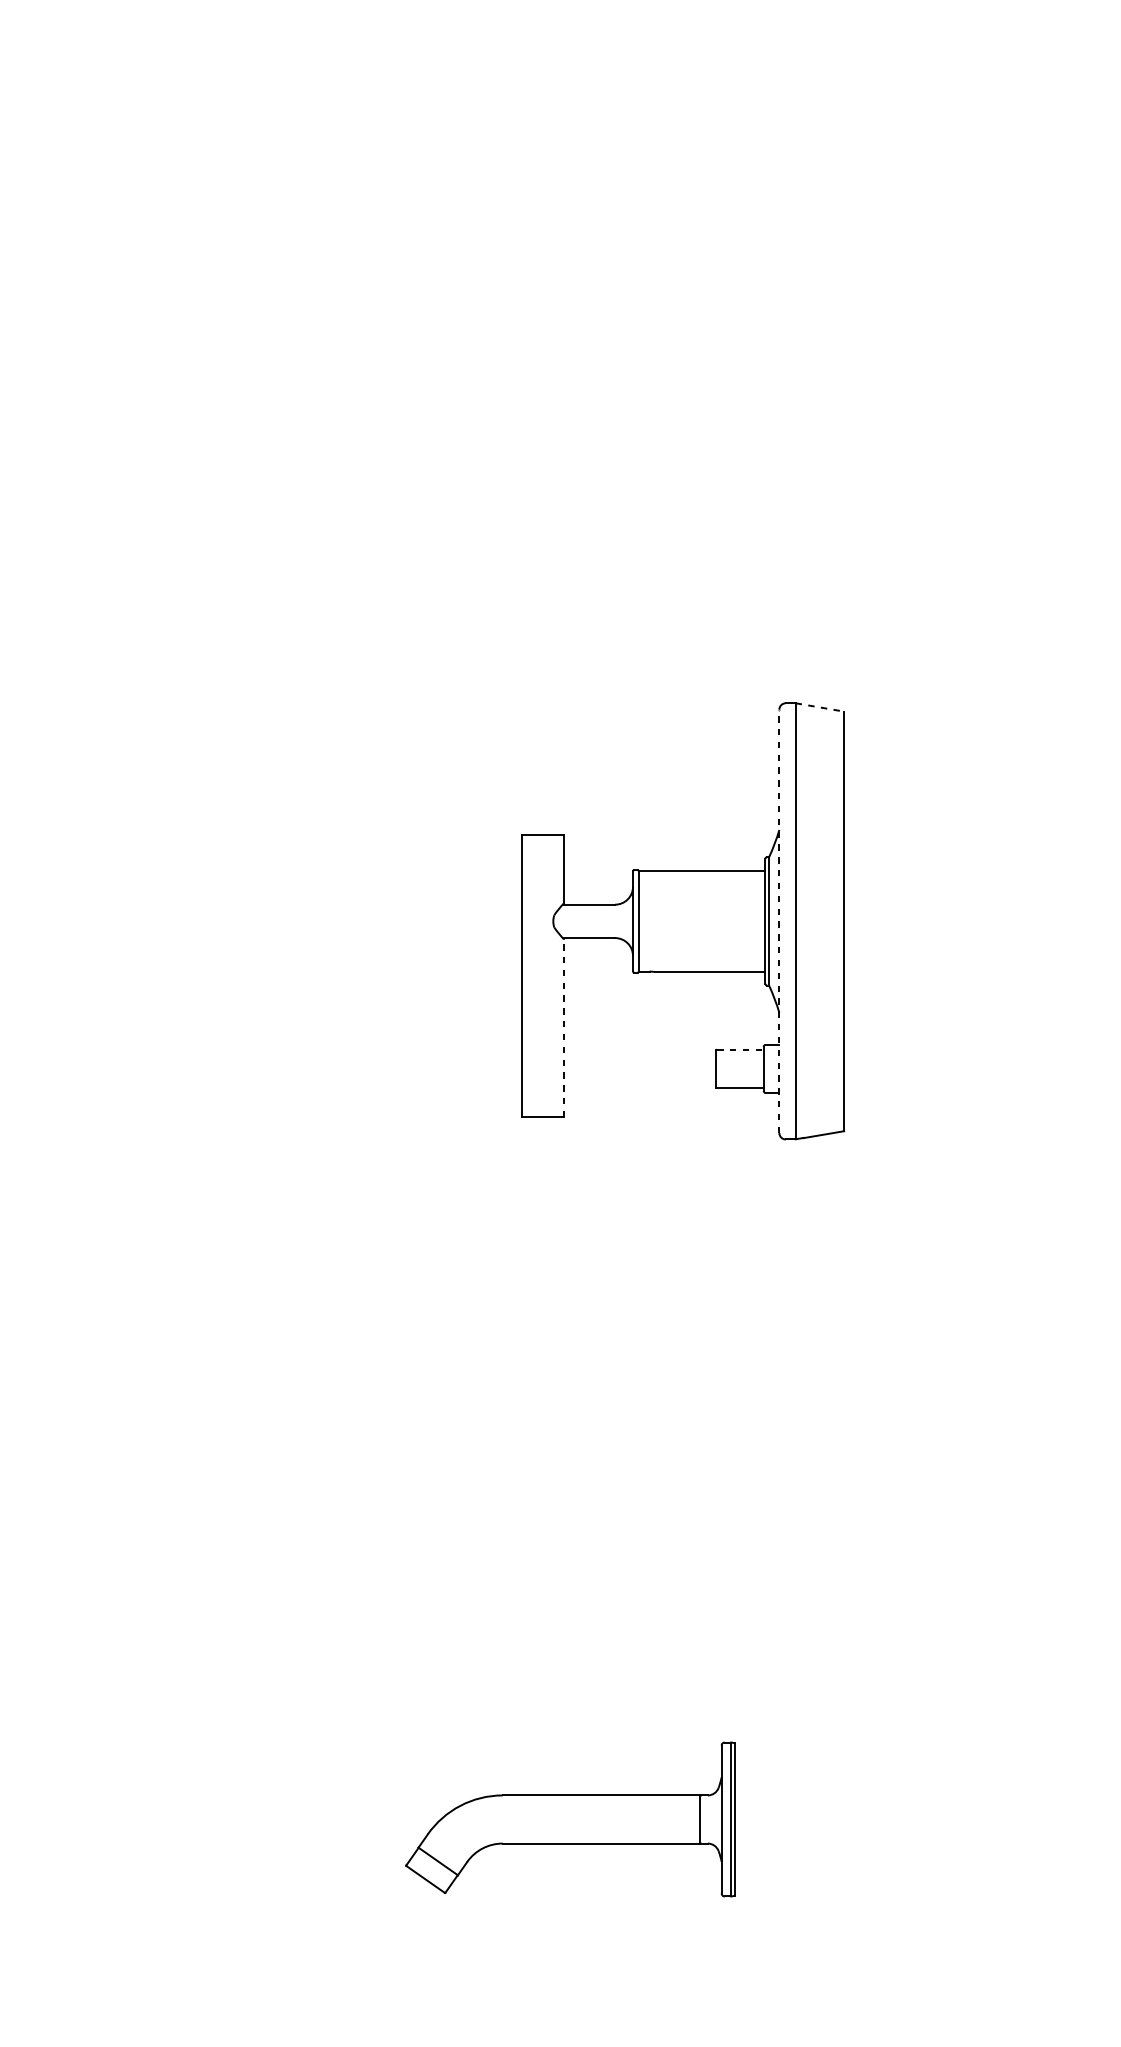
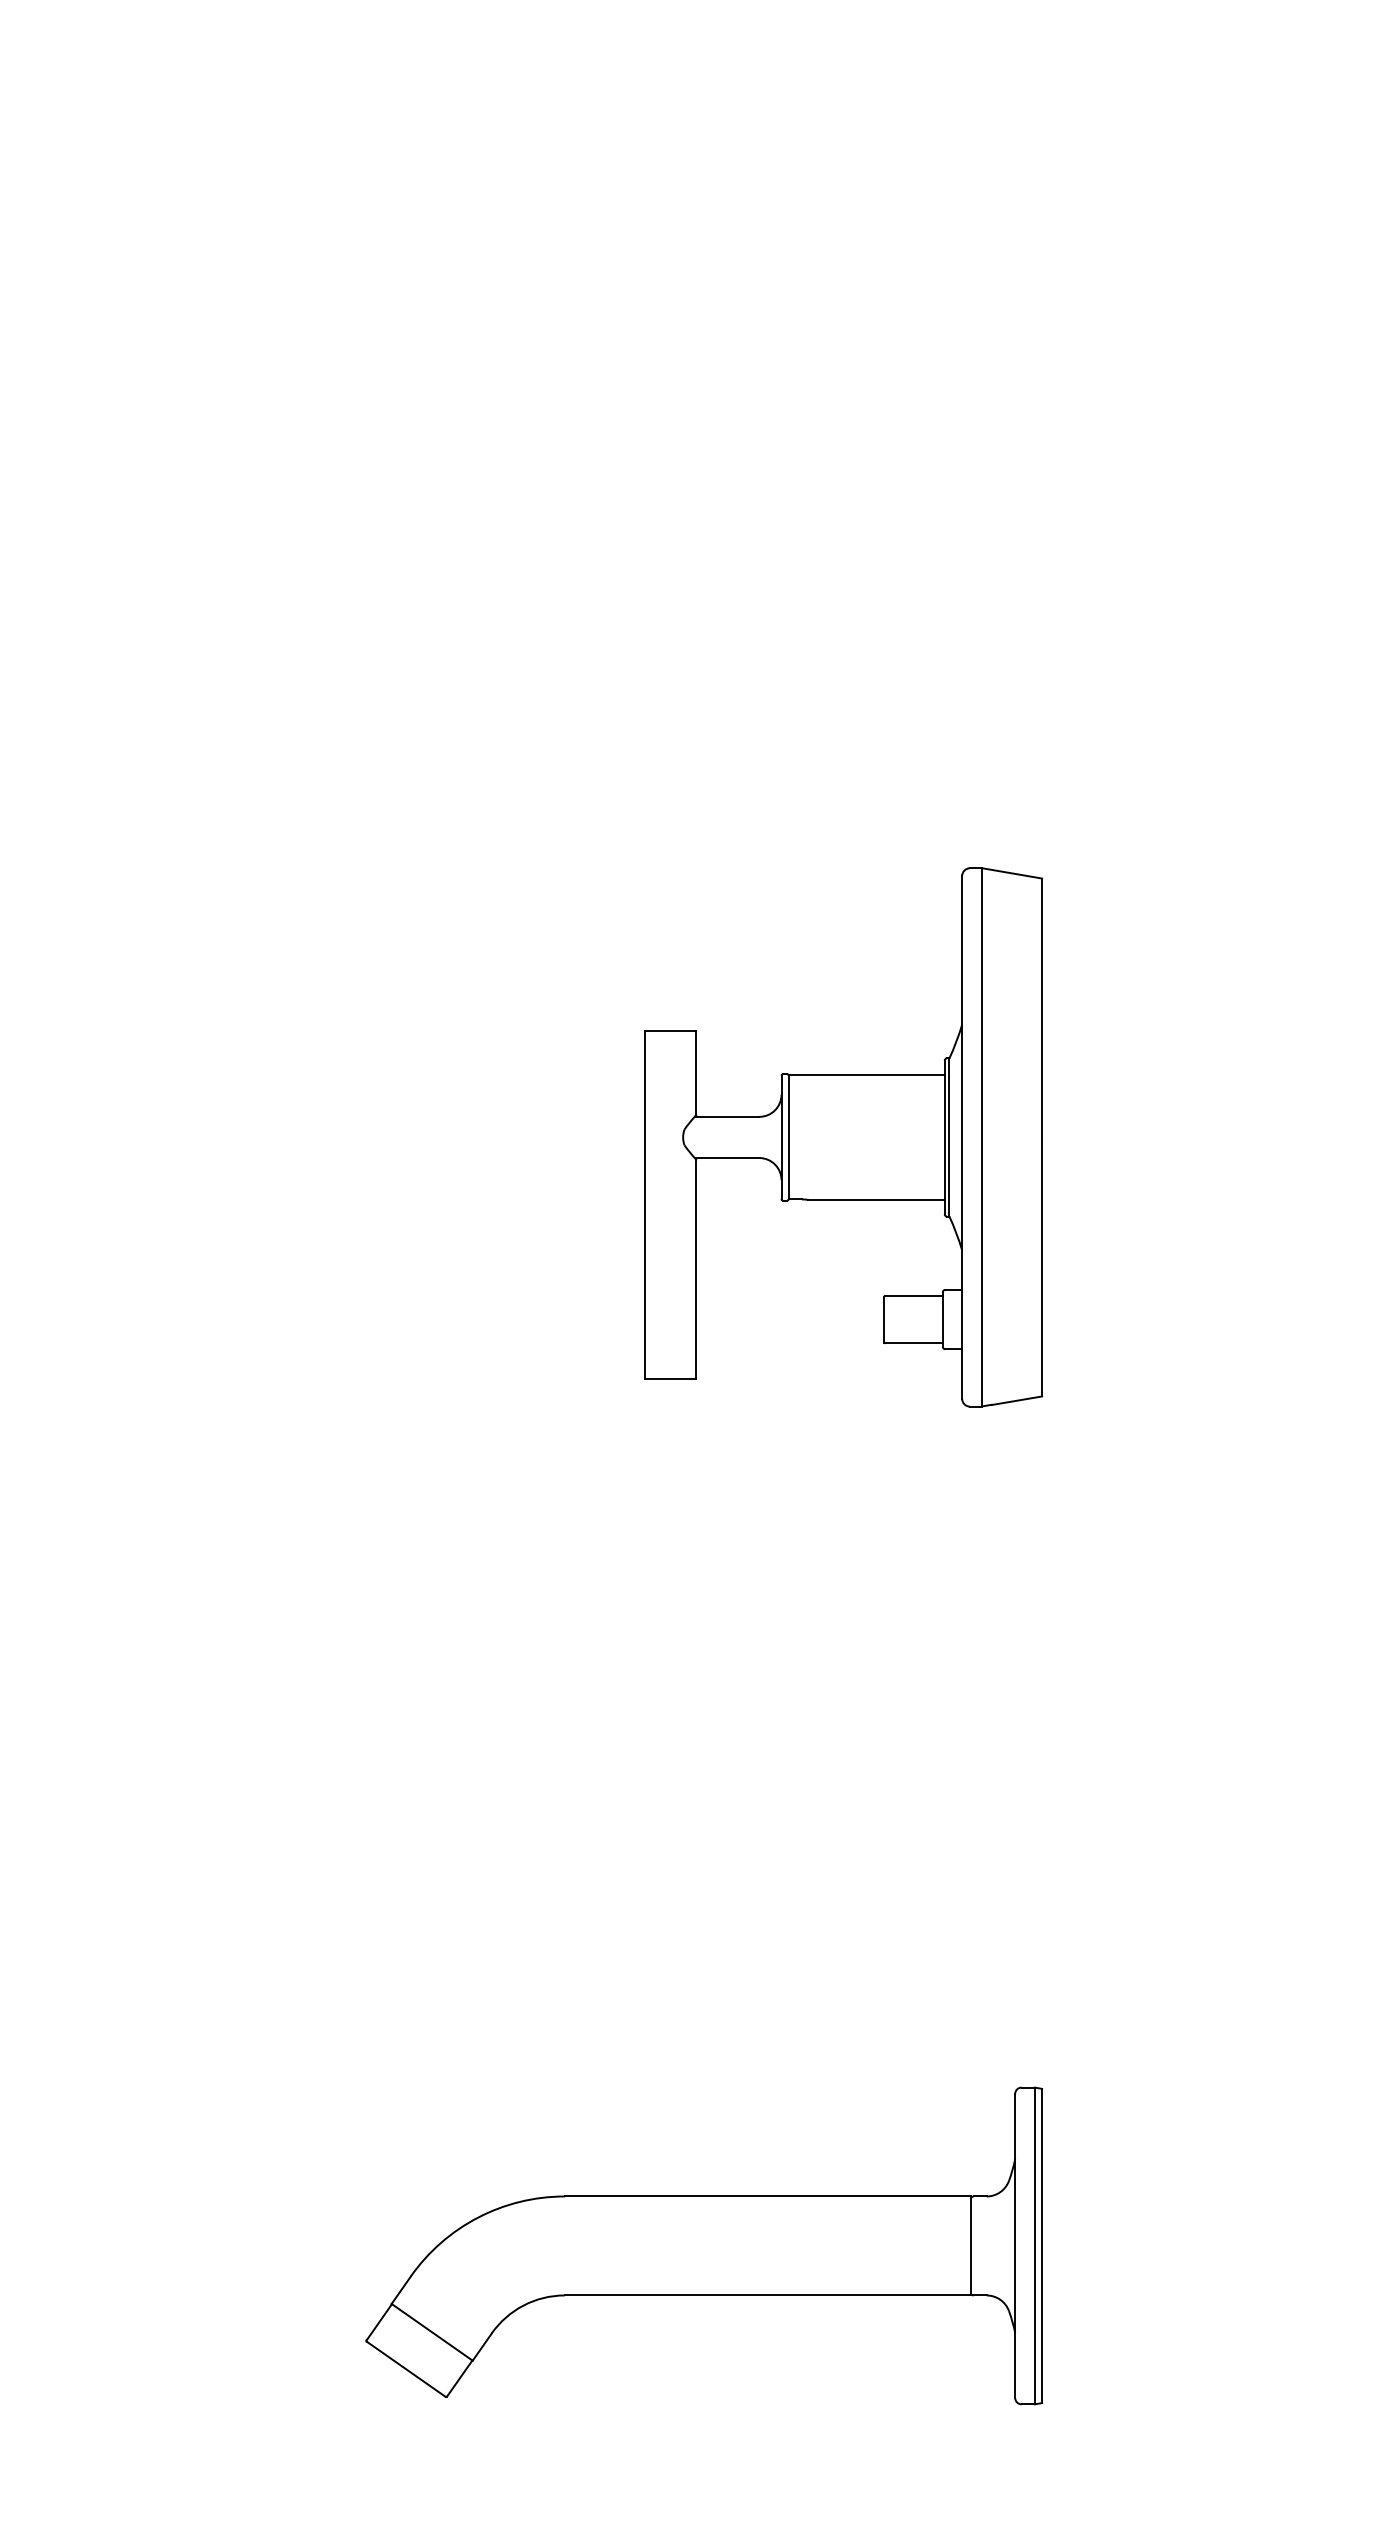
line: (820, 707) -> (1012, 873), dashed -> solid
line: (779, 920) -> (962, 1136), dashed -> solid
line: (564, 1028) -> (696, 1269), dashed -> solid
line: (740, 1049) -> (914, 1295), dashed -> solid
part: (570, 1819) -> (704, 2245), size x1.67

